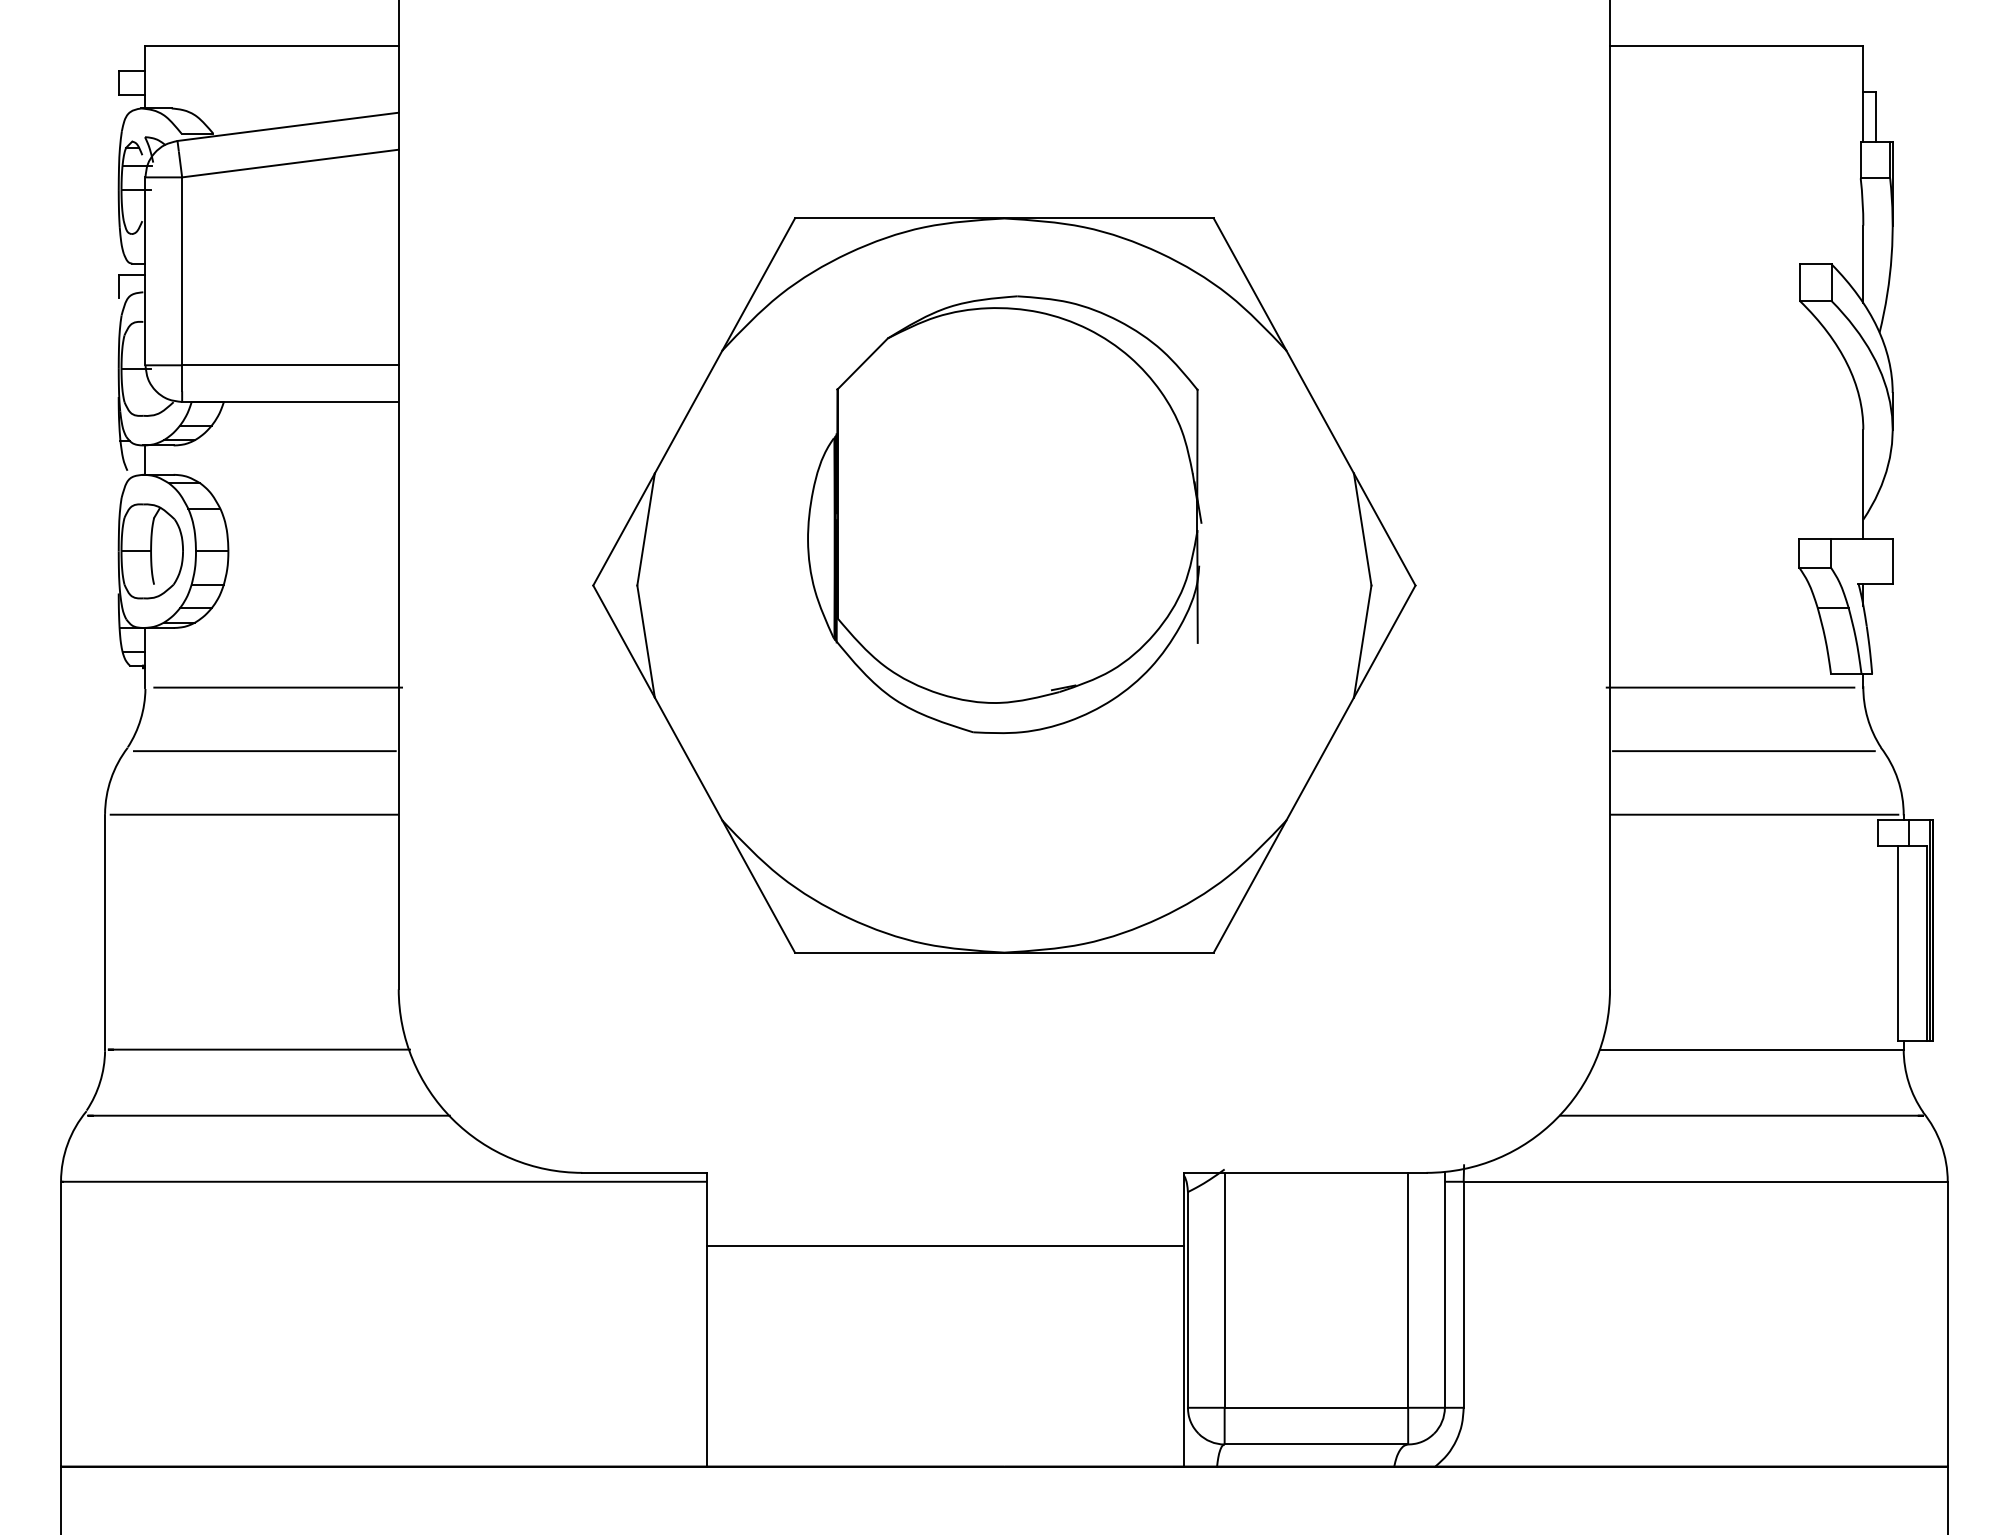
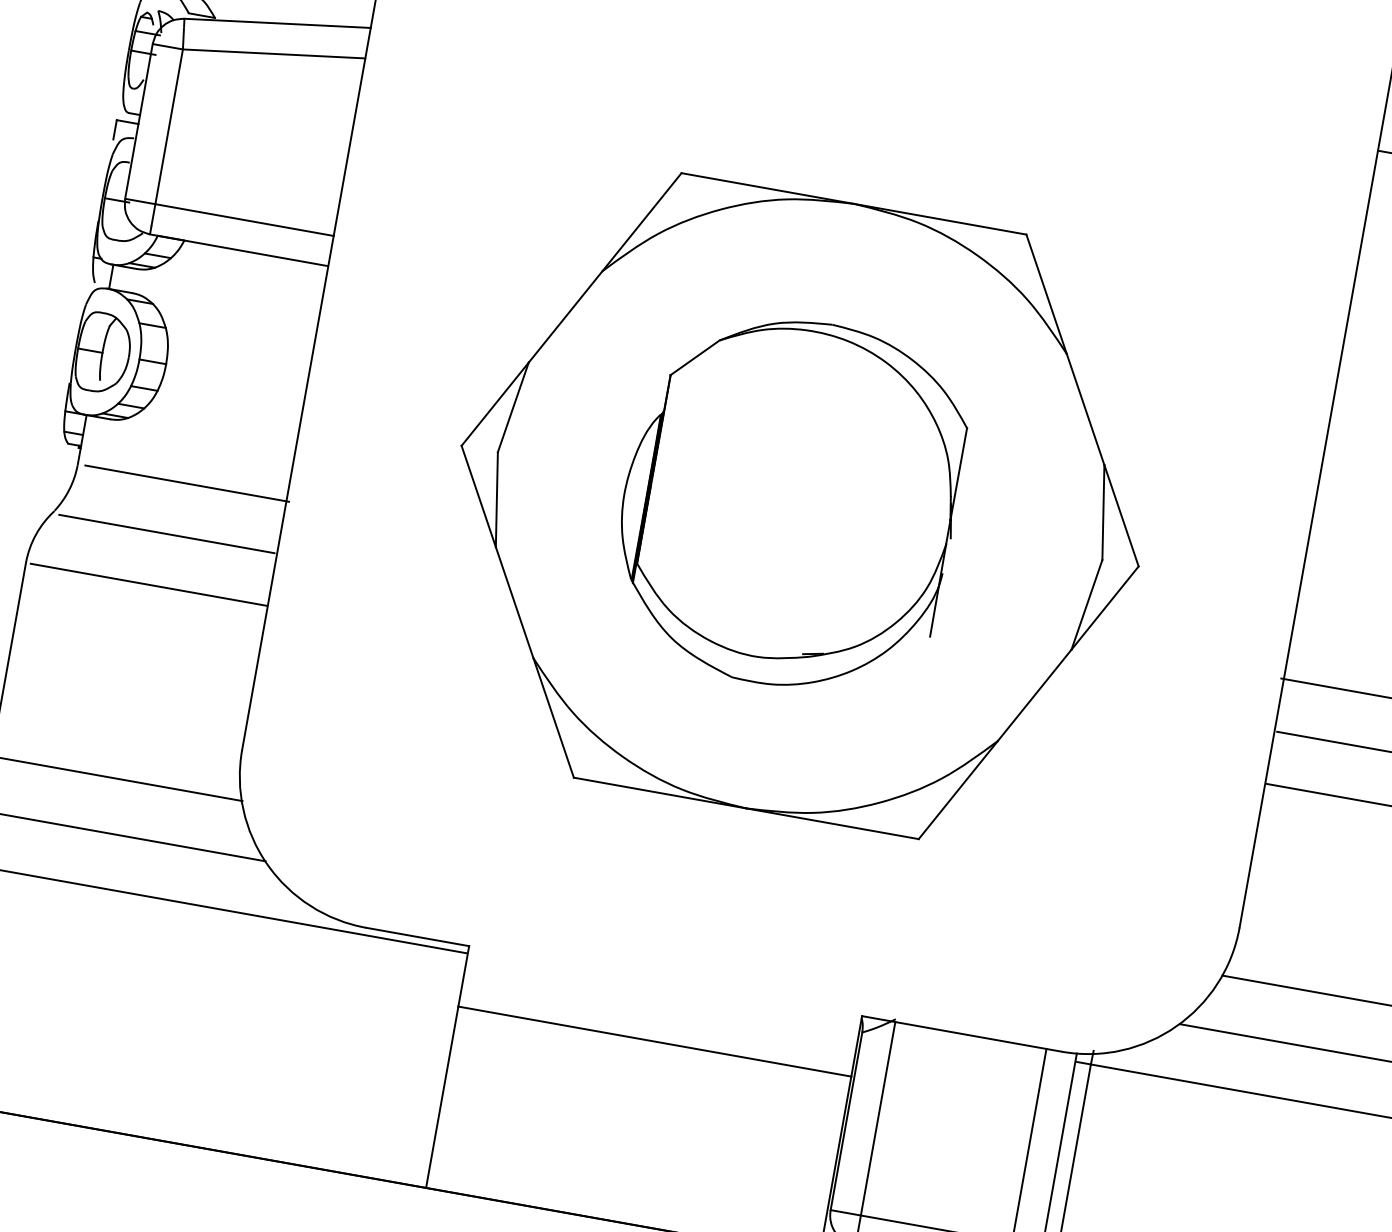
part: (1004, 514) -> (789, 502), moved

